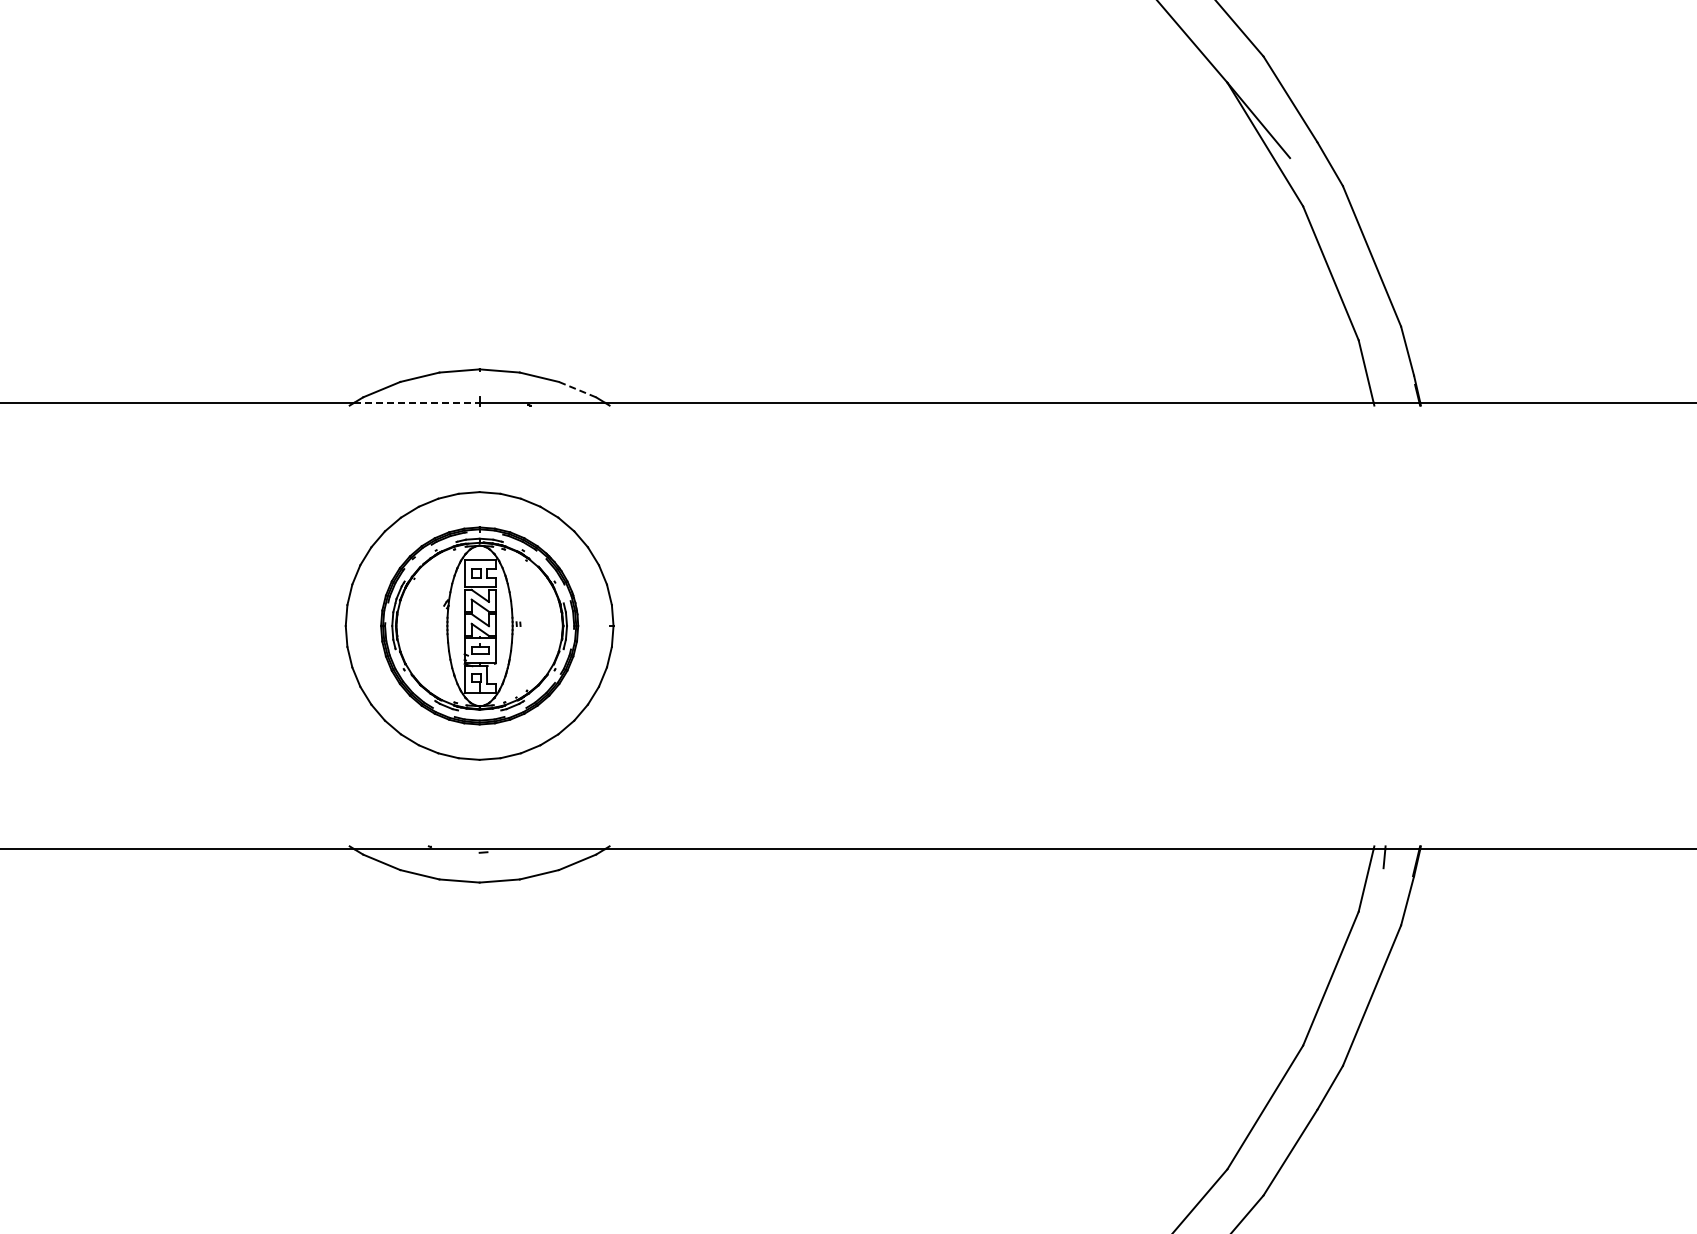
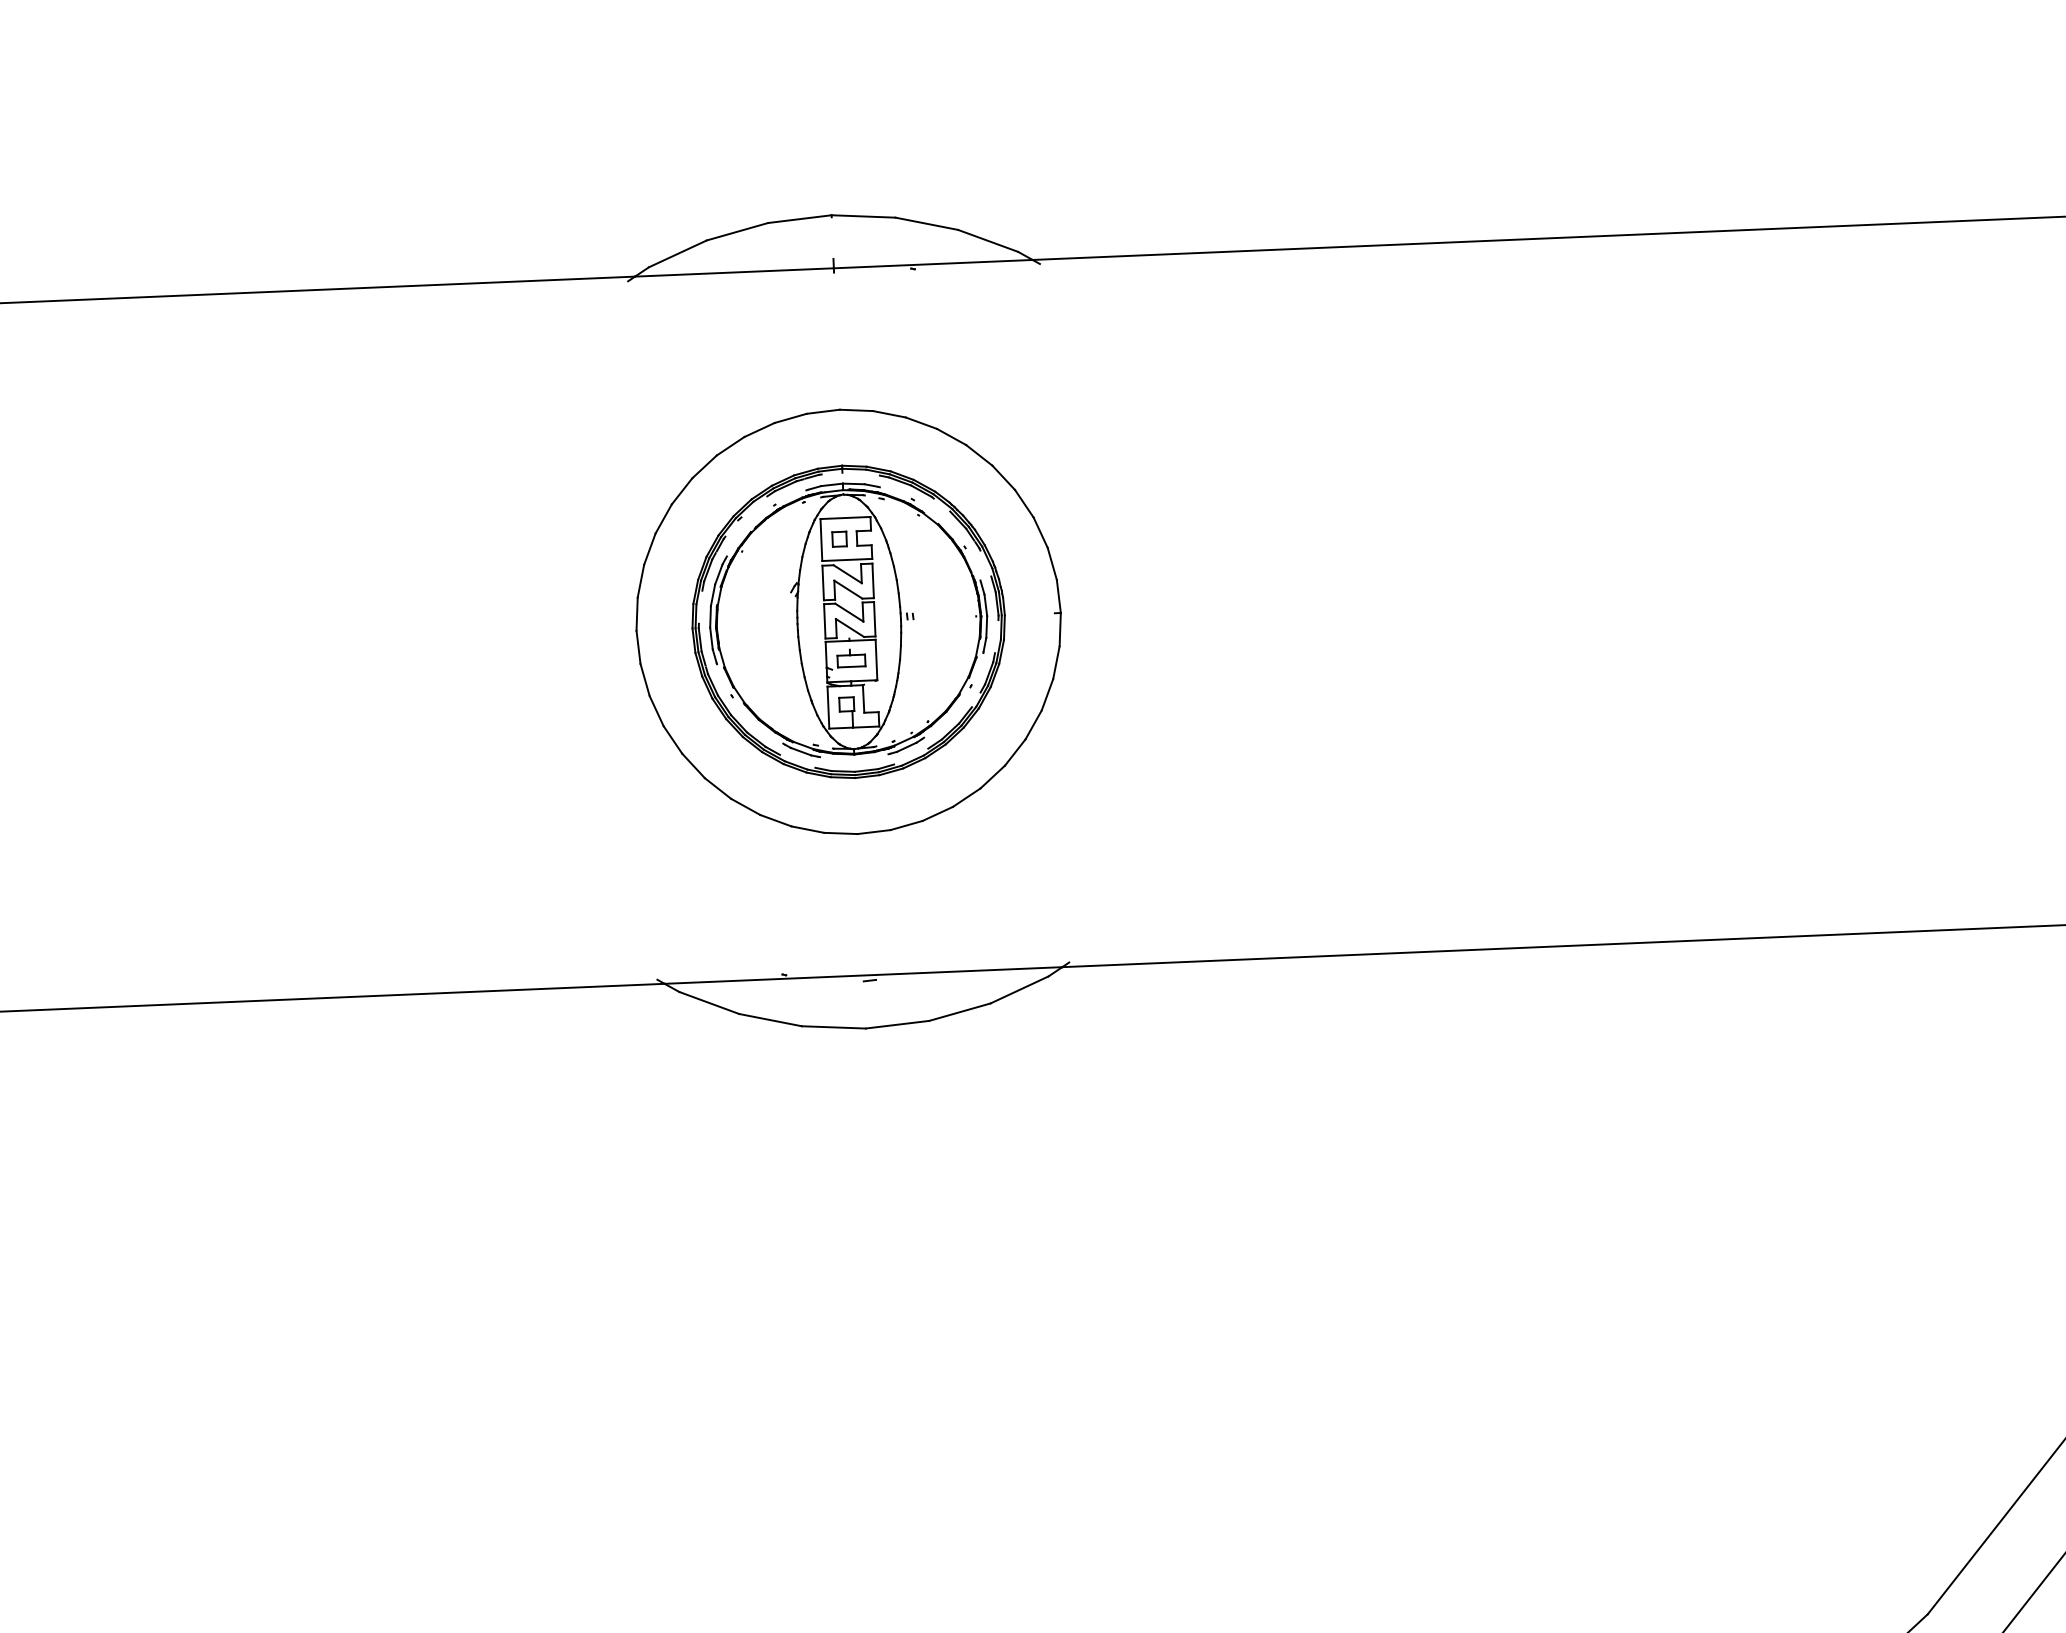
line: (577, 389) -> (988, 240), dashed -> solid
line: (416, 402) -> (733, 271), dashed -> solid

